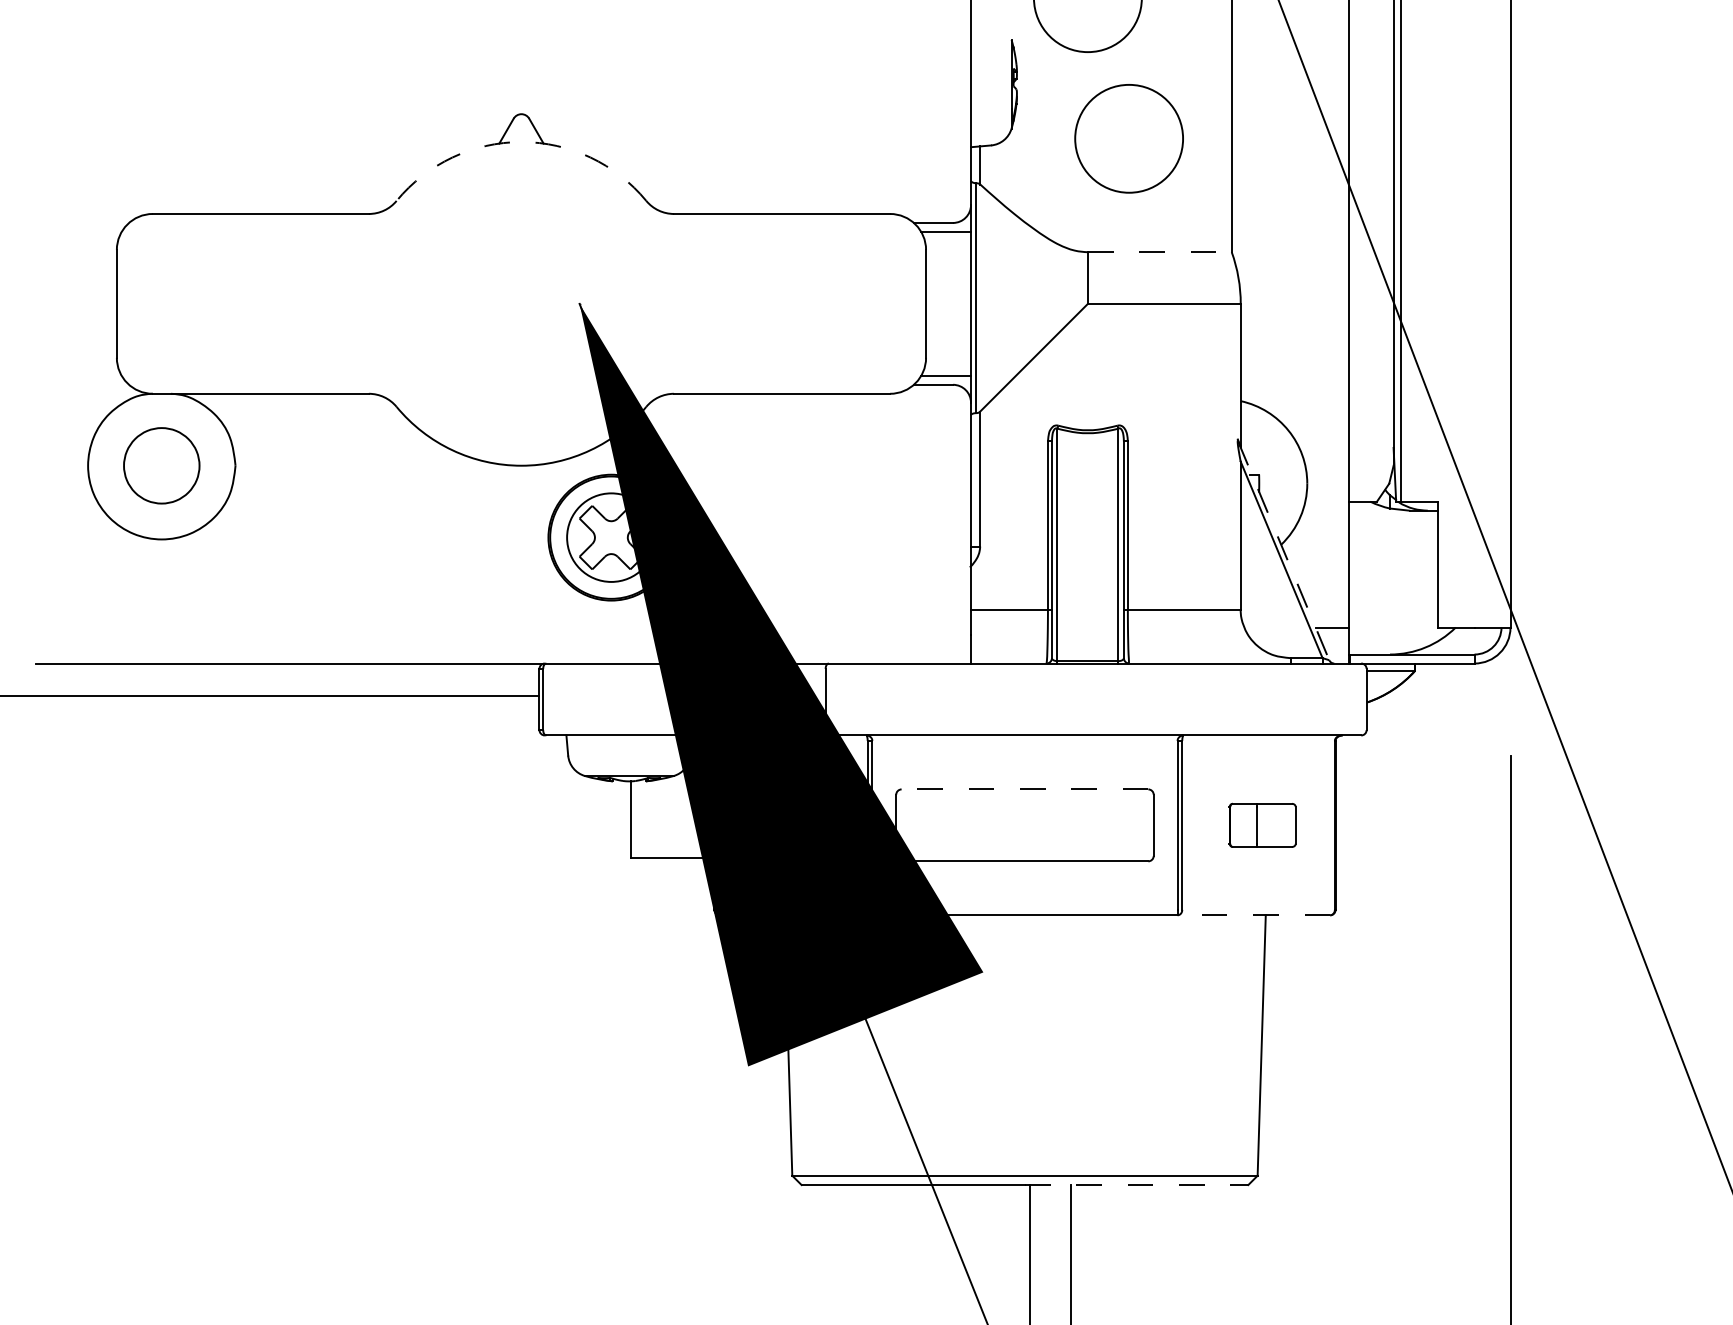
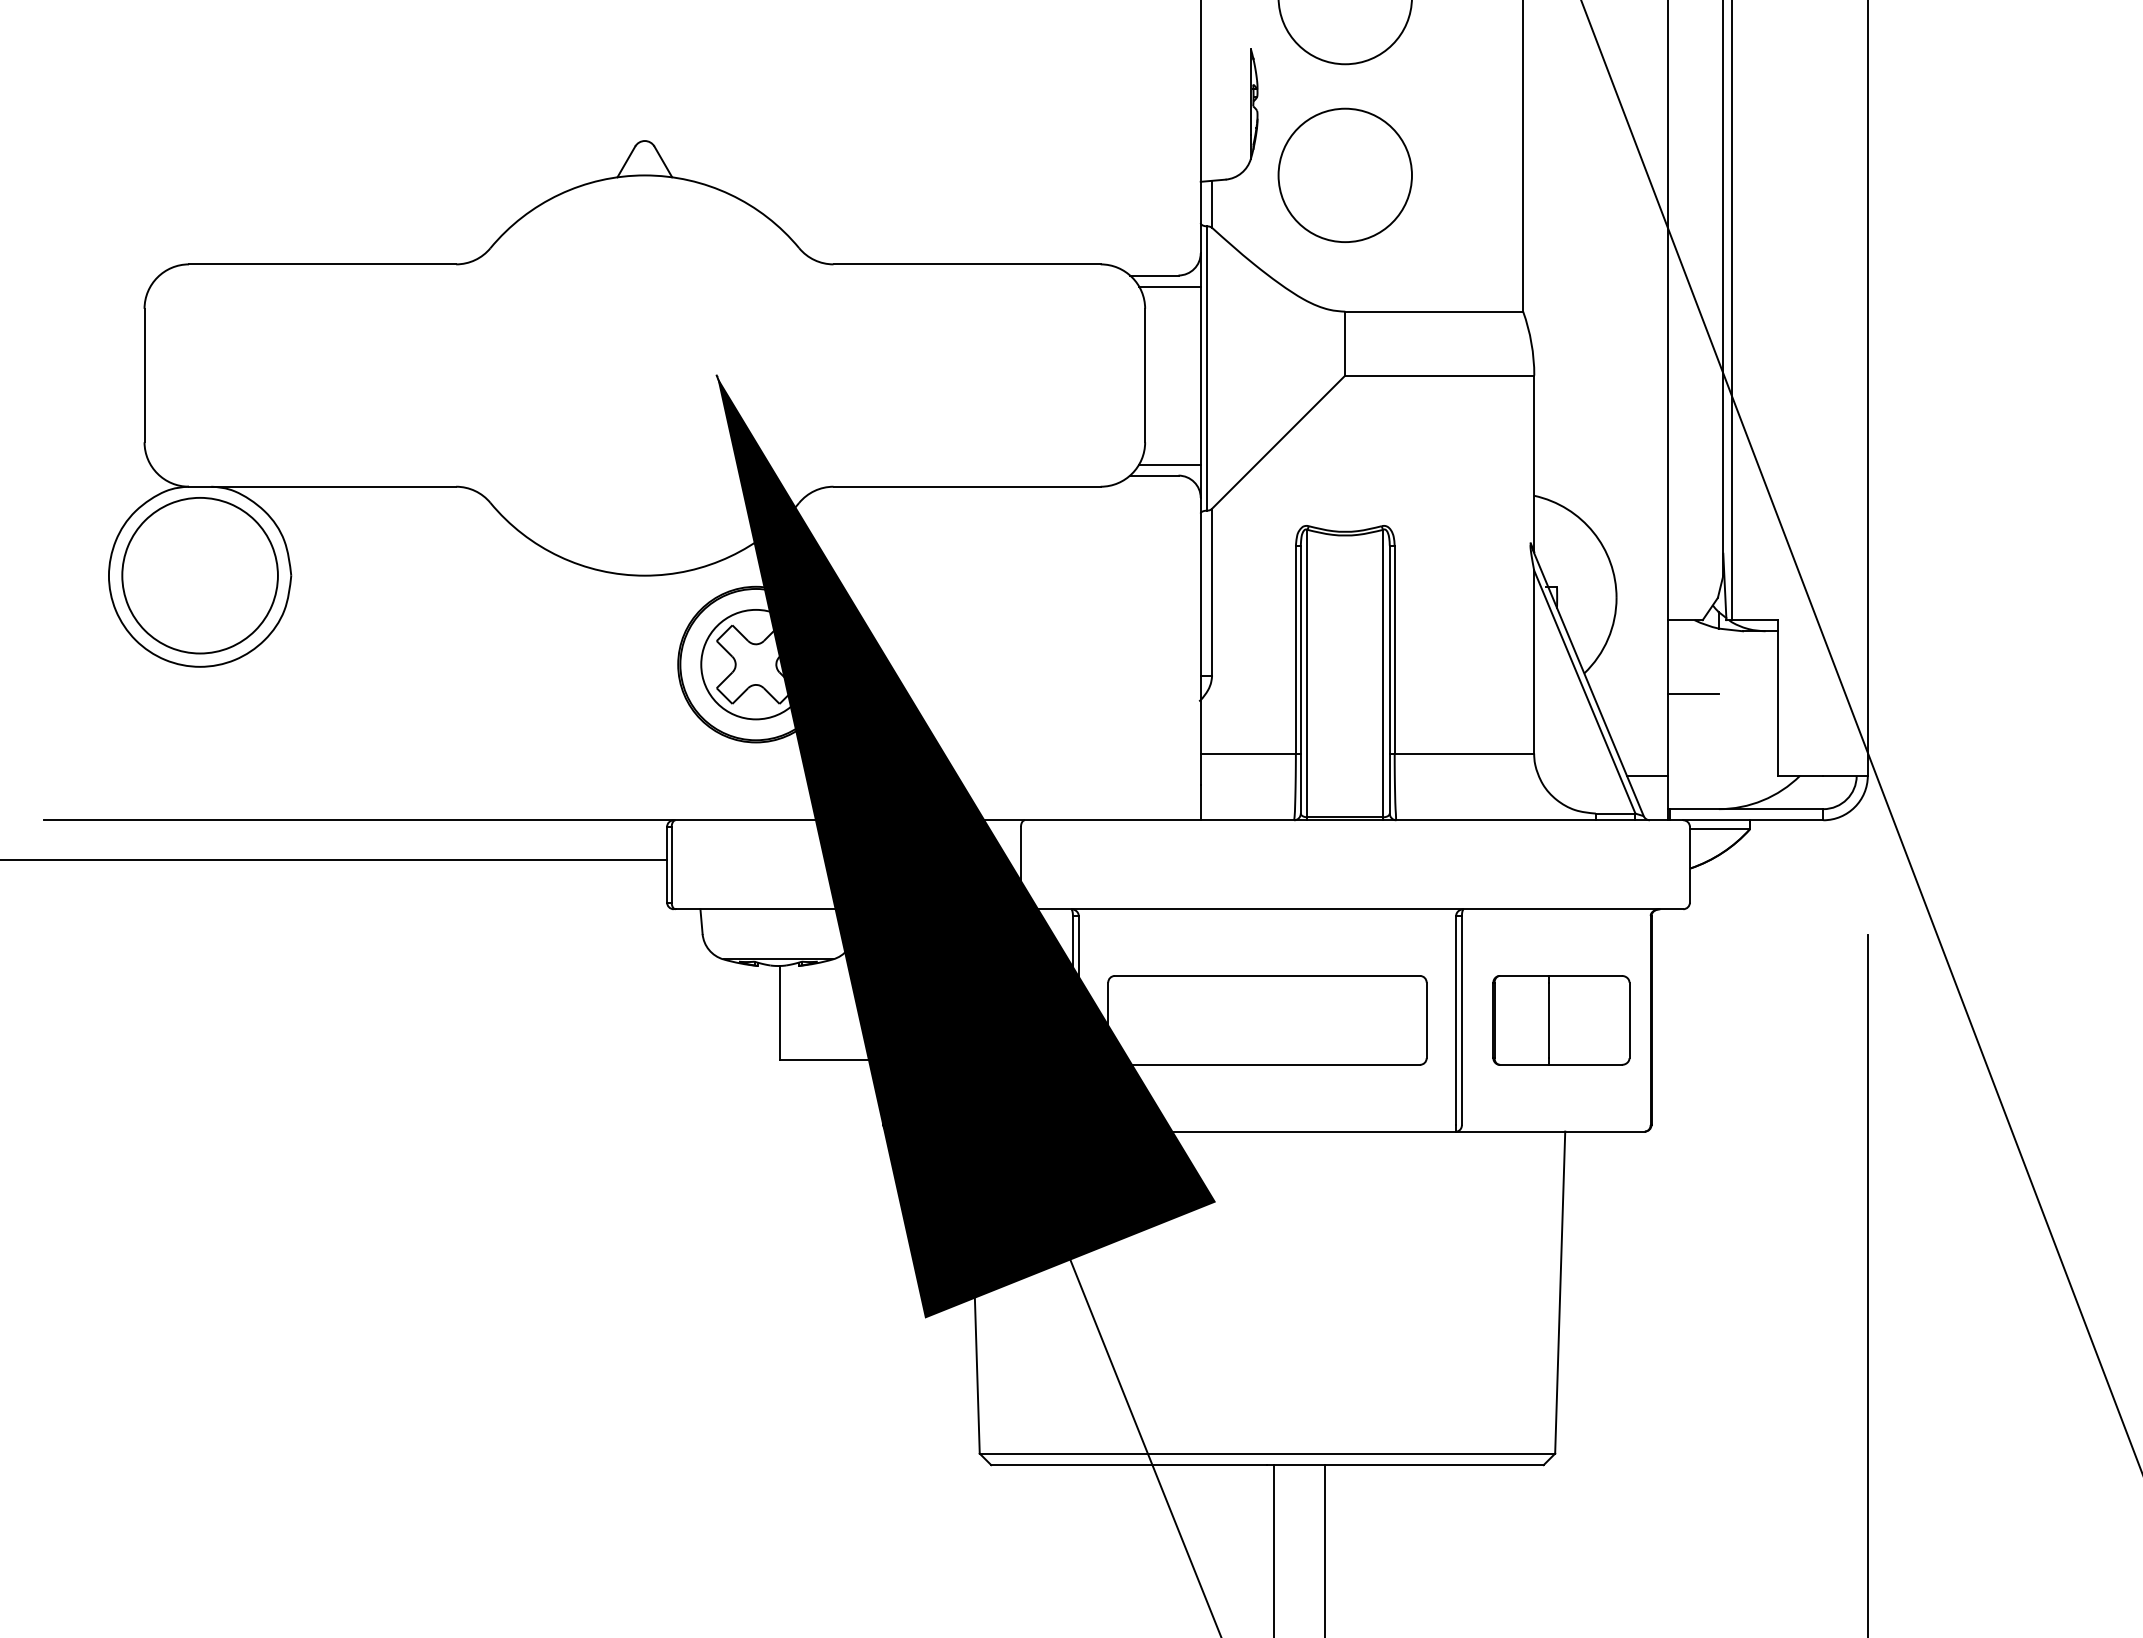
circle: (1128, 138) -> (1344, 174), moved
arc: (521, 142) -> (644, 175), dashed -> solid
line: (1160, 252) -> (1434, 311), dashed -> solid
part: (161, 465) -> (199, 575), size x1.67
line: (1283, 551) -> (1587, 681), dashed -> solid
line: (1368, 561) -> (1692, 693), added
line: (1025, 789) -> (1267, 975), dashed -> solid
part: (1262, 825) -> (1561, 1020), size x1.67
line: (1253, 915) -> (1550, 1131), dashed -> solid
line: (1137, 1185) -> (1406, 1465), dashed -> solid

